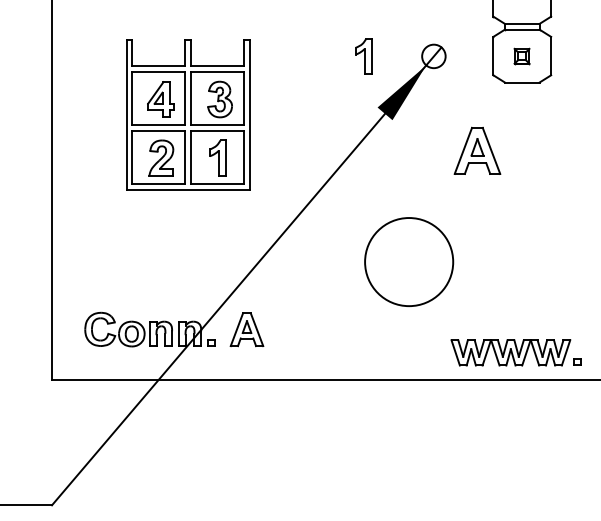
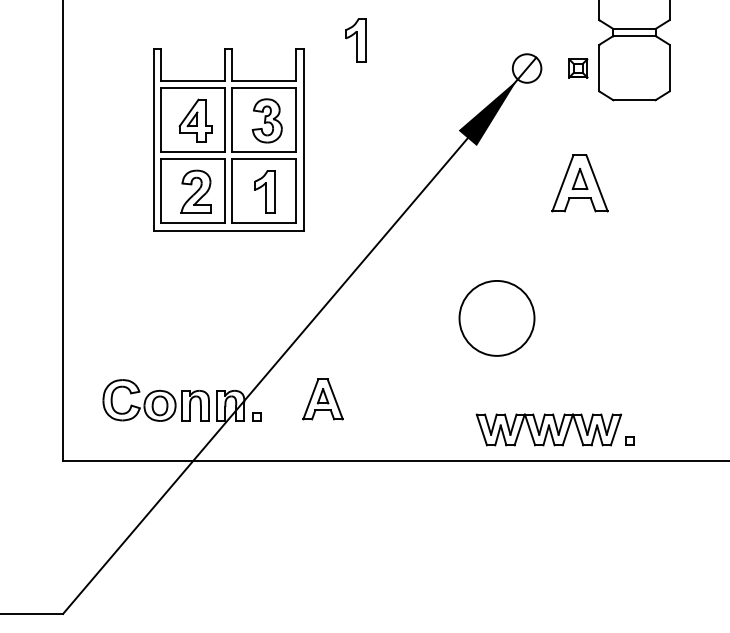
part: (363, 56) -> (355, 40), moved
part: (521, 56) -> (577, 68), moved
circle: (409, 262) -> (497, 318), size x0.7
part: (246, 329) -> (322, 399), moved
part: (515, 352) -> (554, 429), moved

